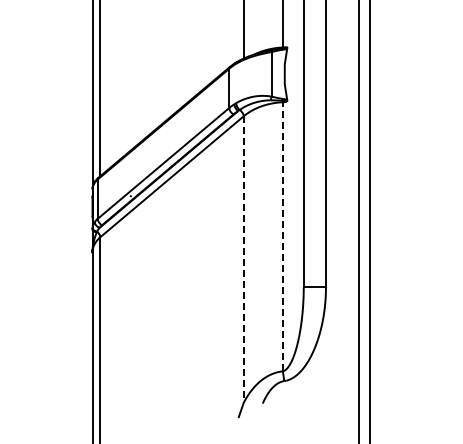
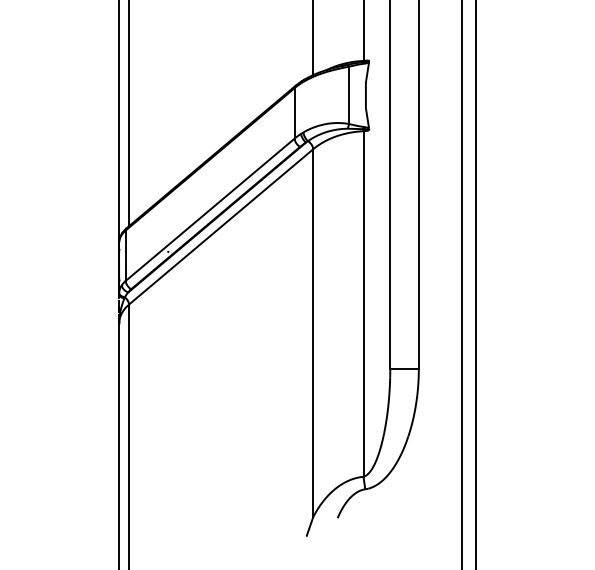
line: (282, 236) -> (362, 303), dashed -> solid
line: (243, 259) -> (312, 333), dashed -> solid

